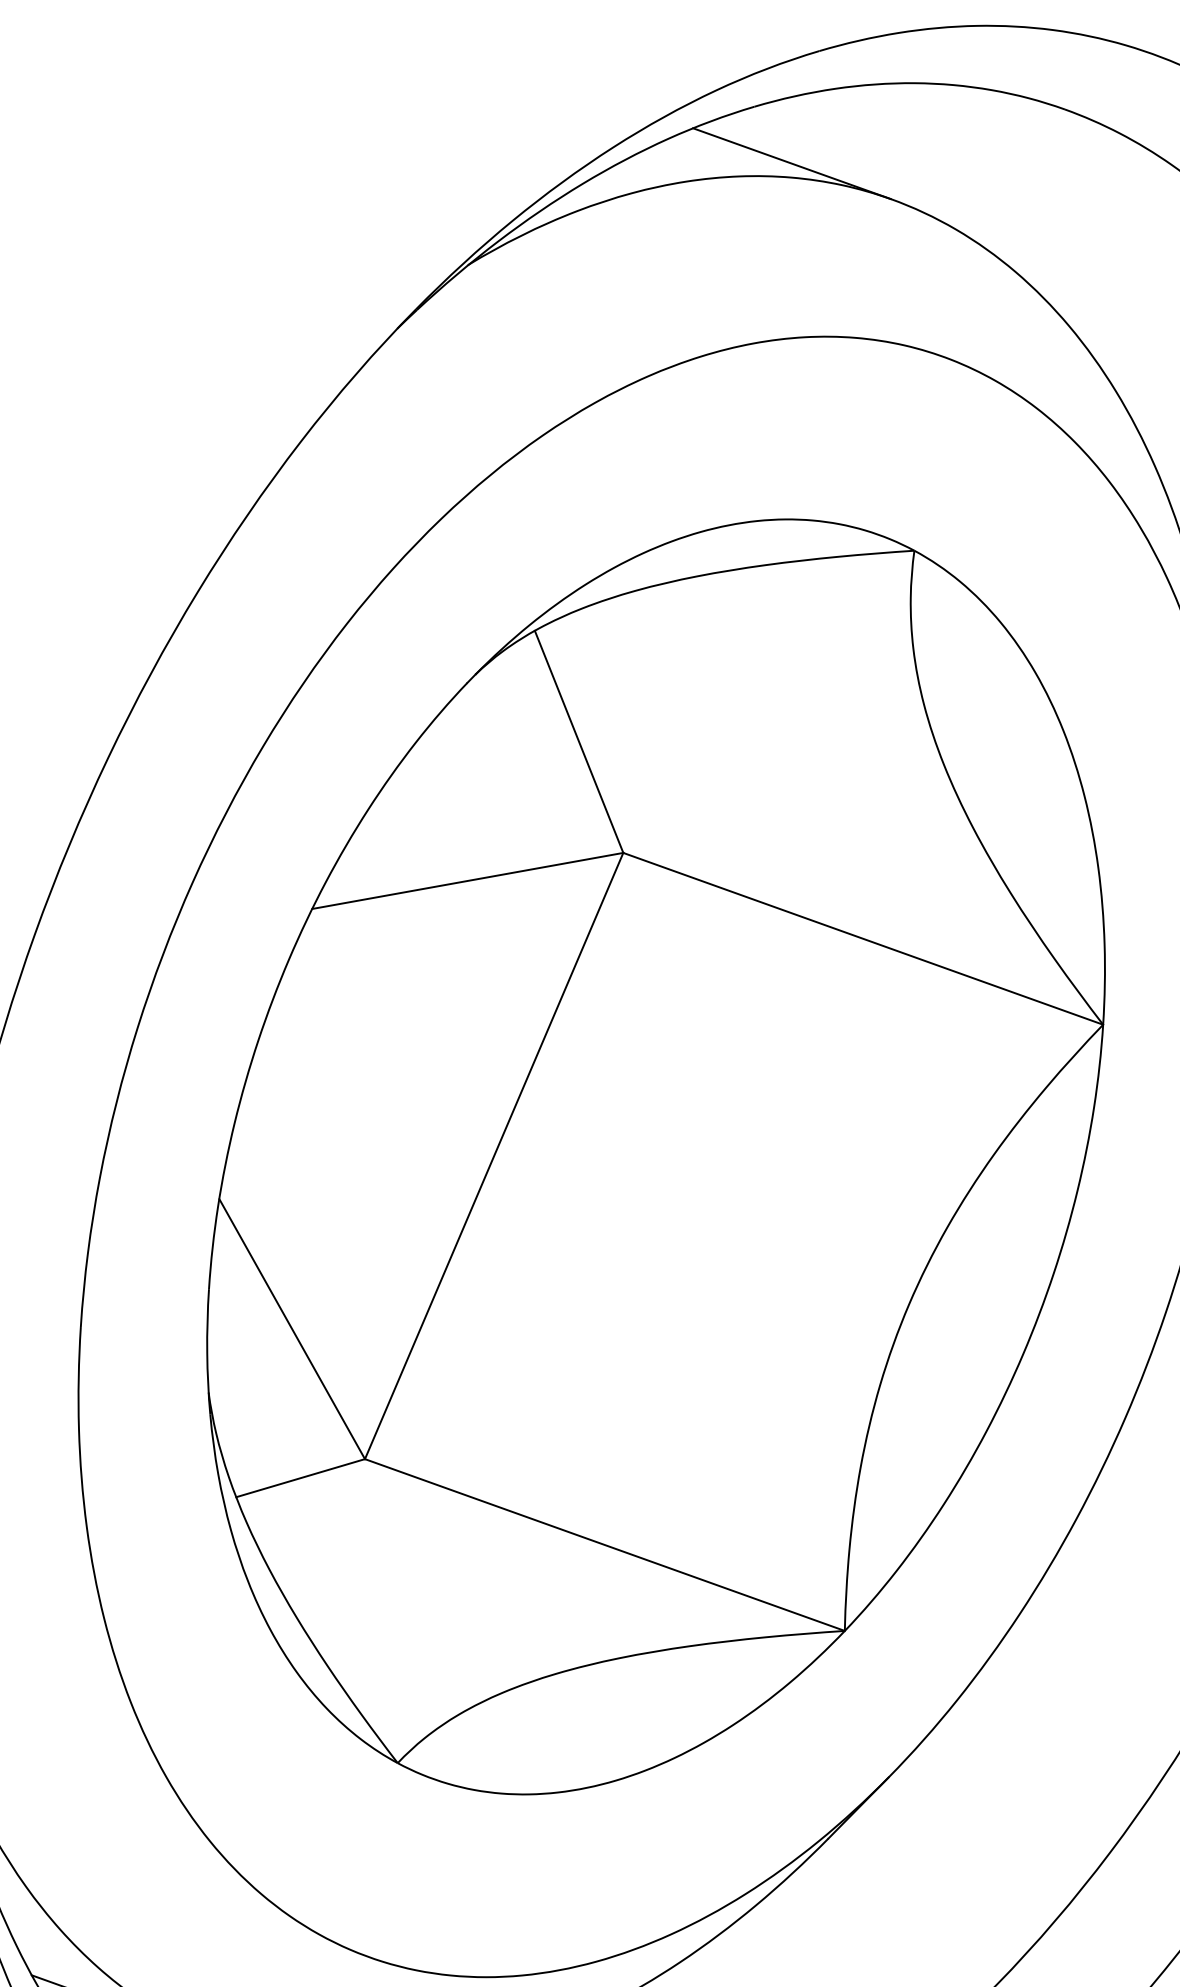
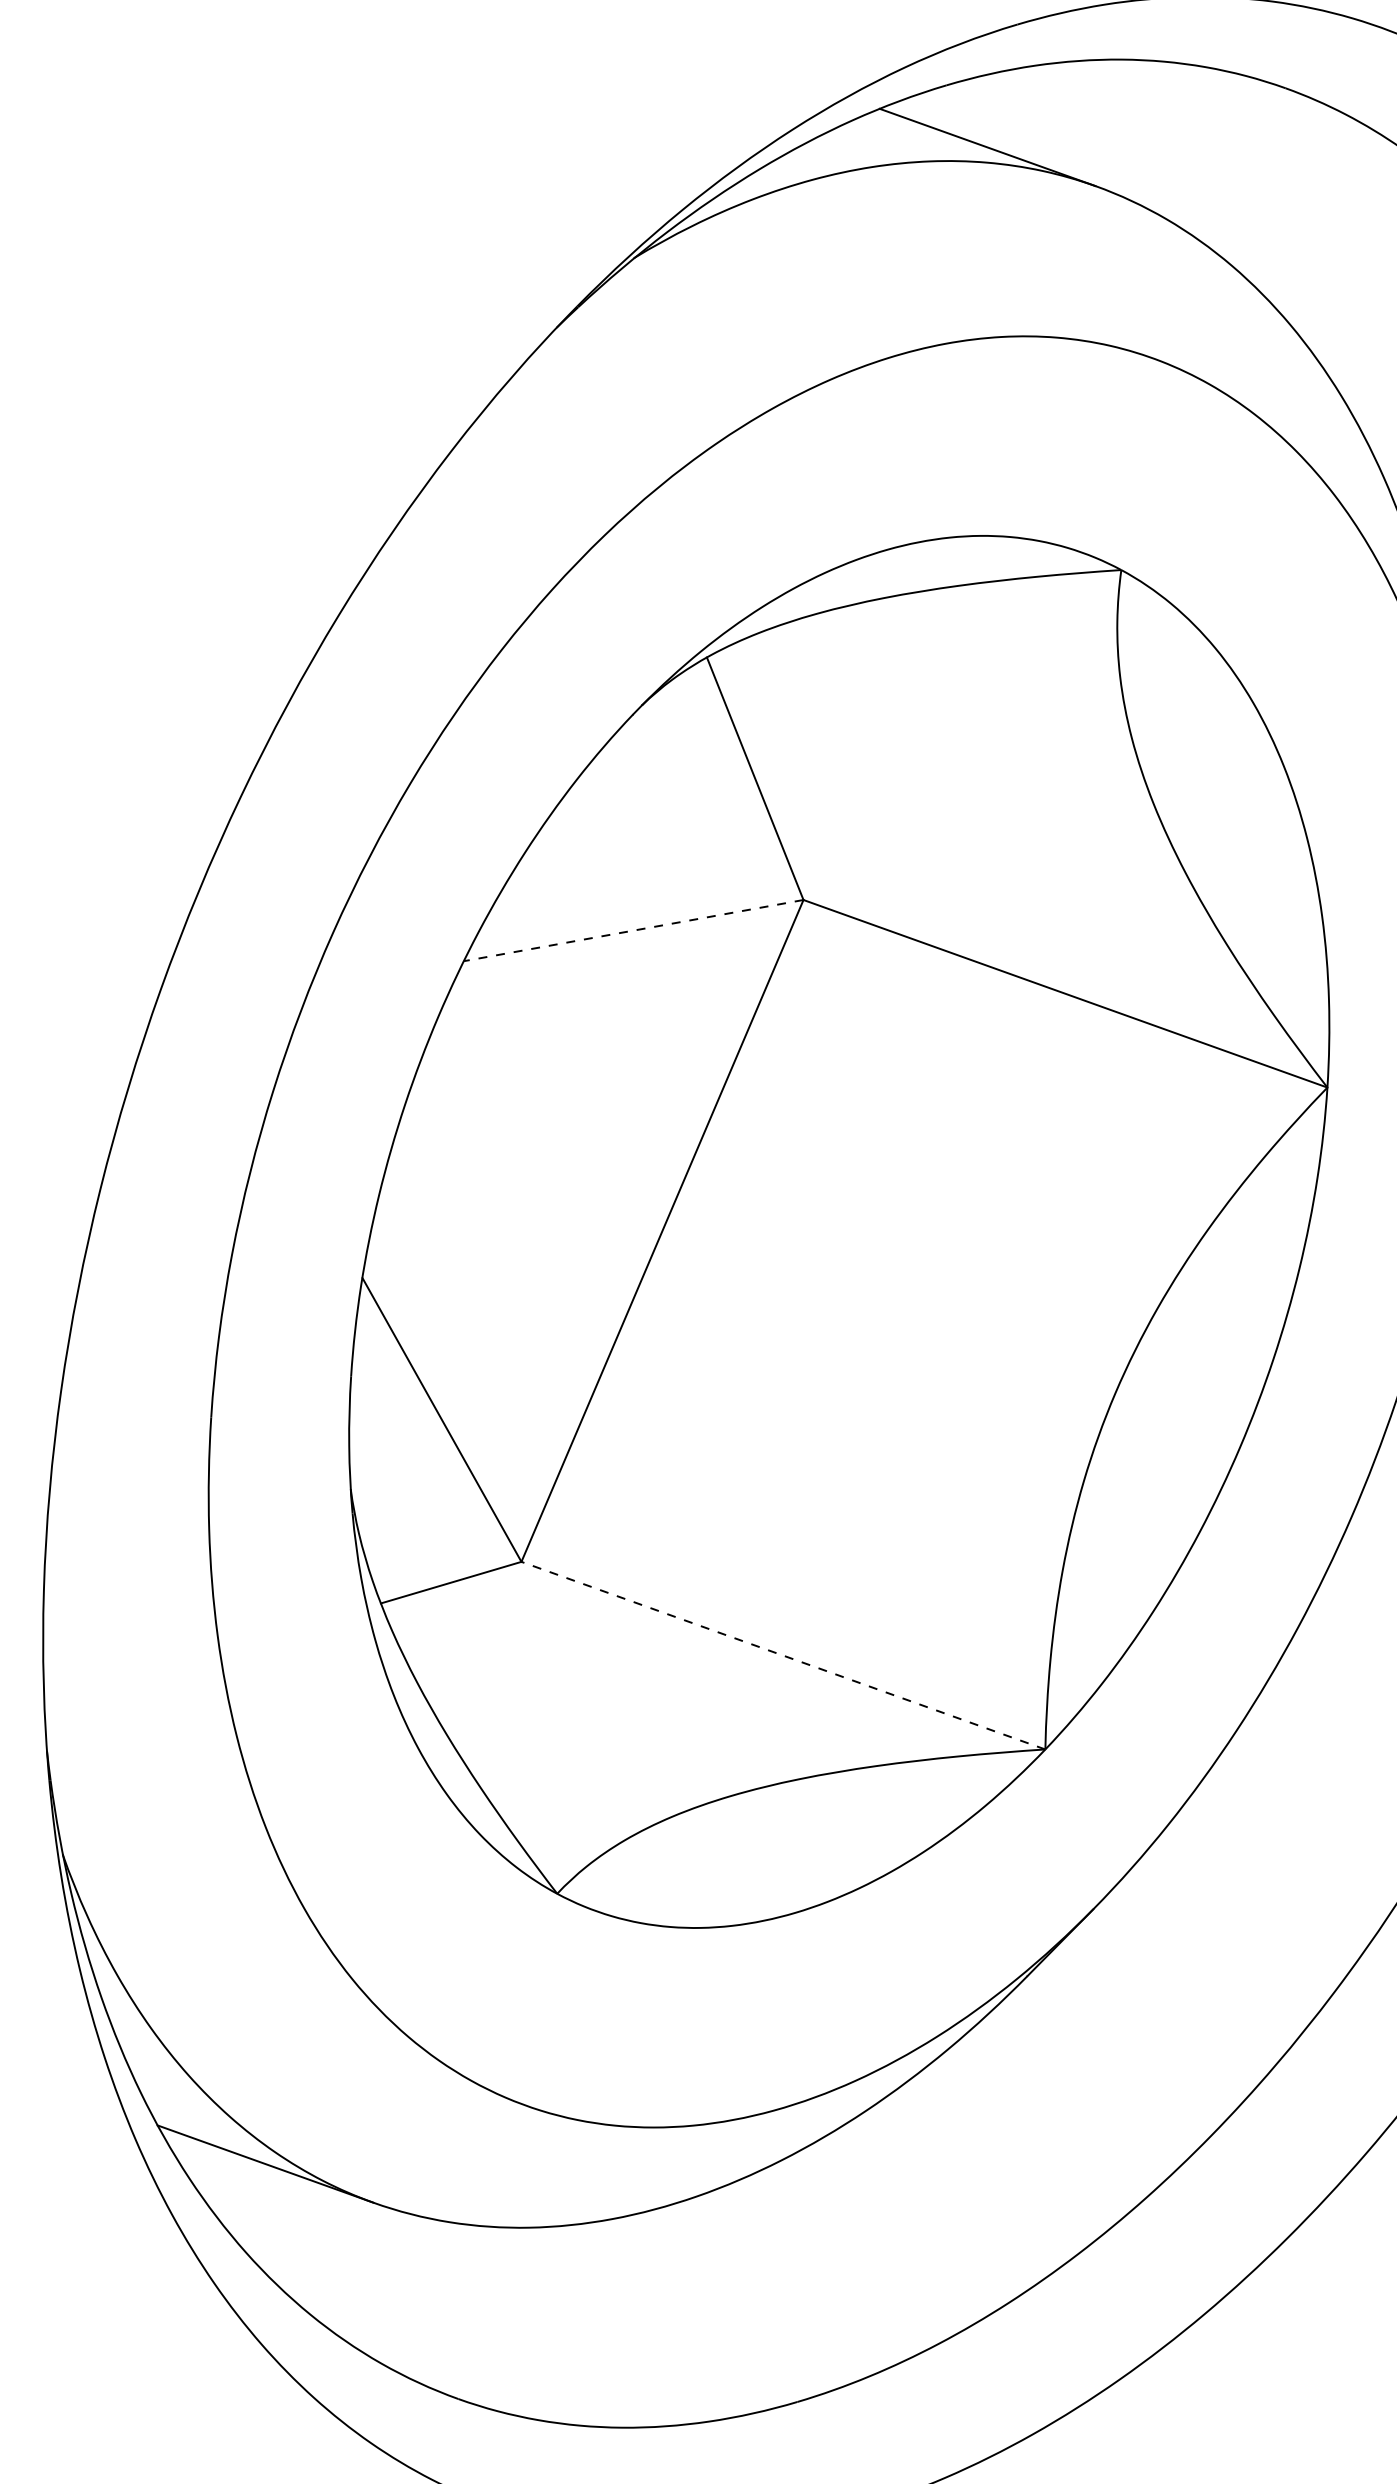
line: (467, 880) -> (633, 930), solid -> dashed
line: (604, 1544) -> (782, 1655), solid -> dashed

